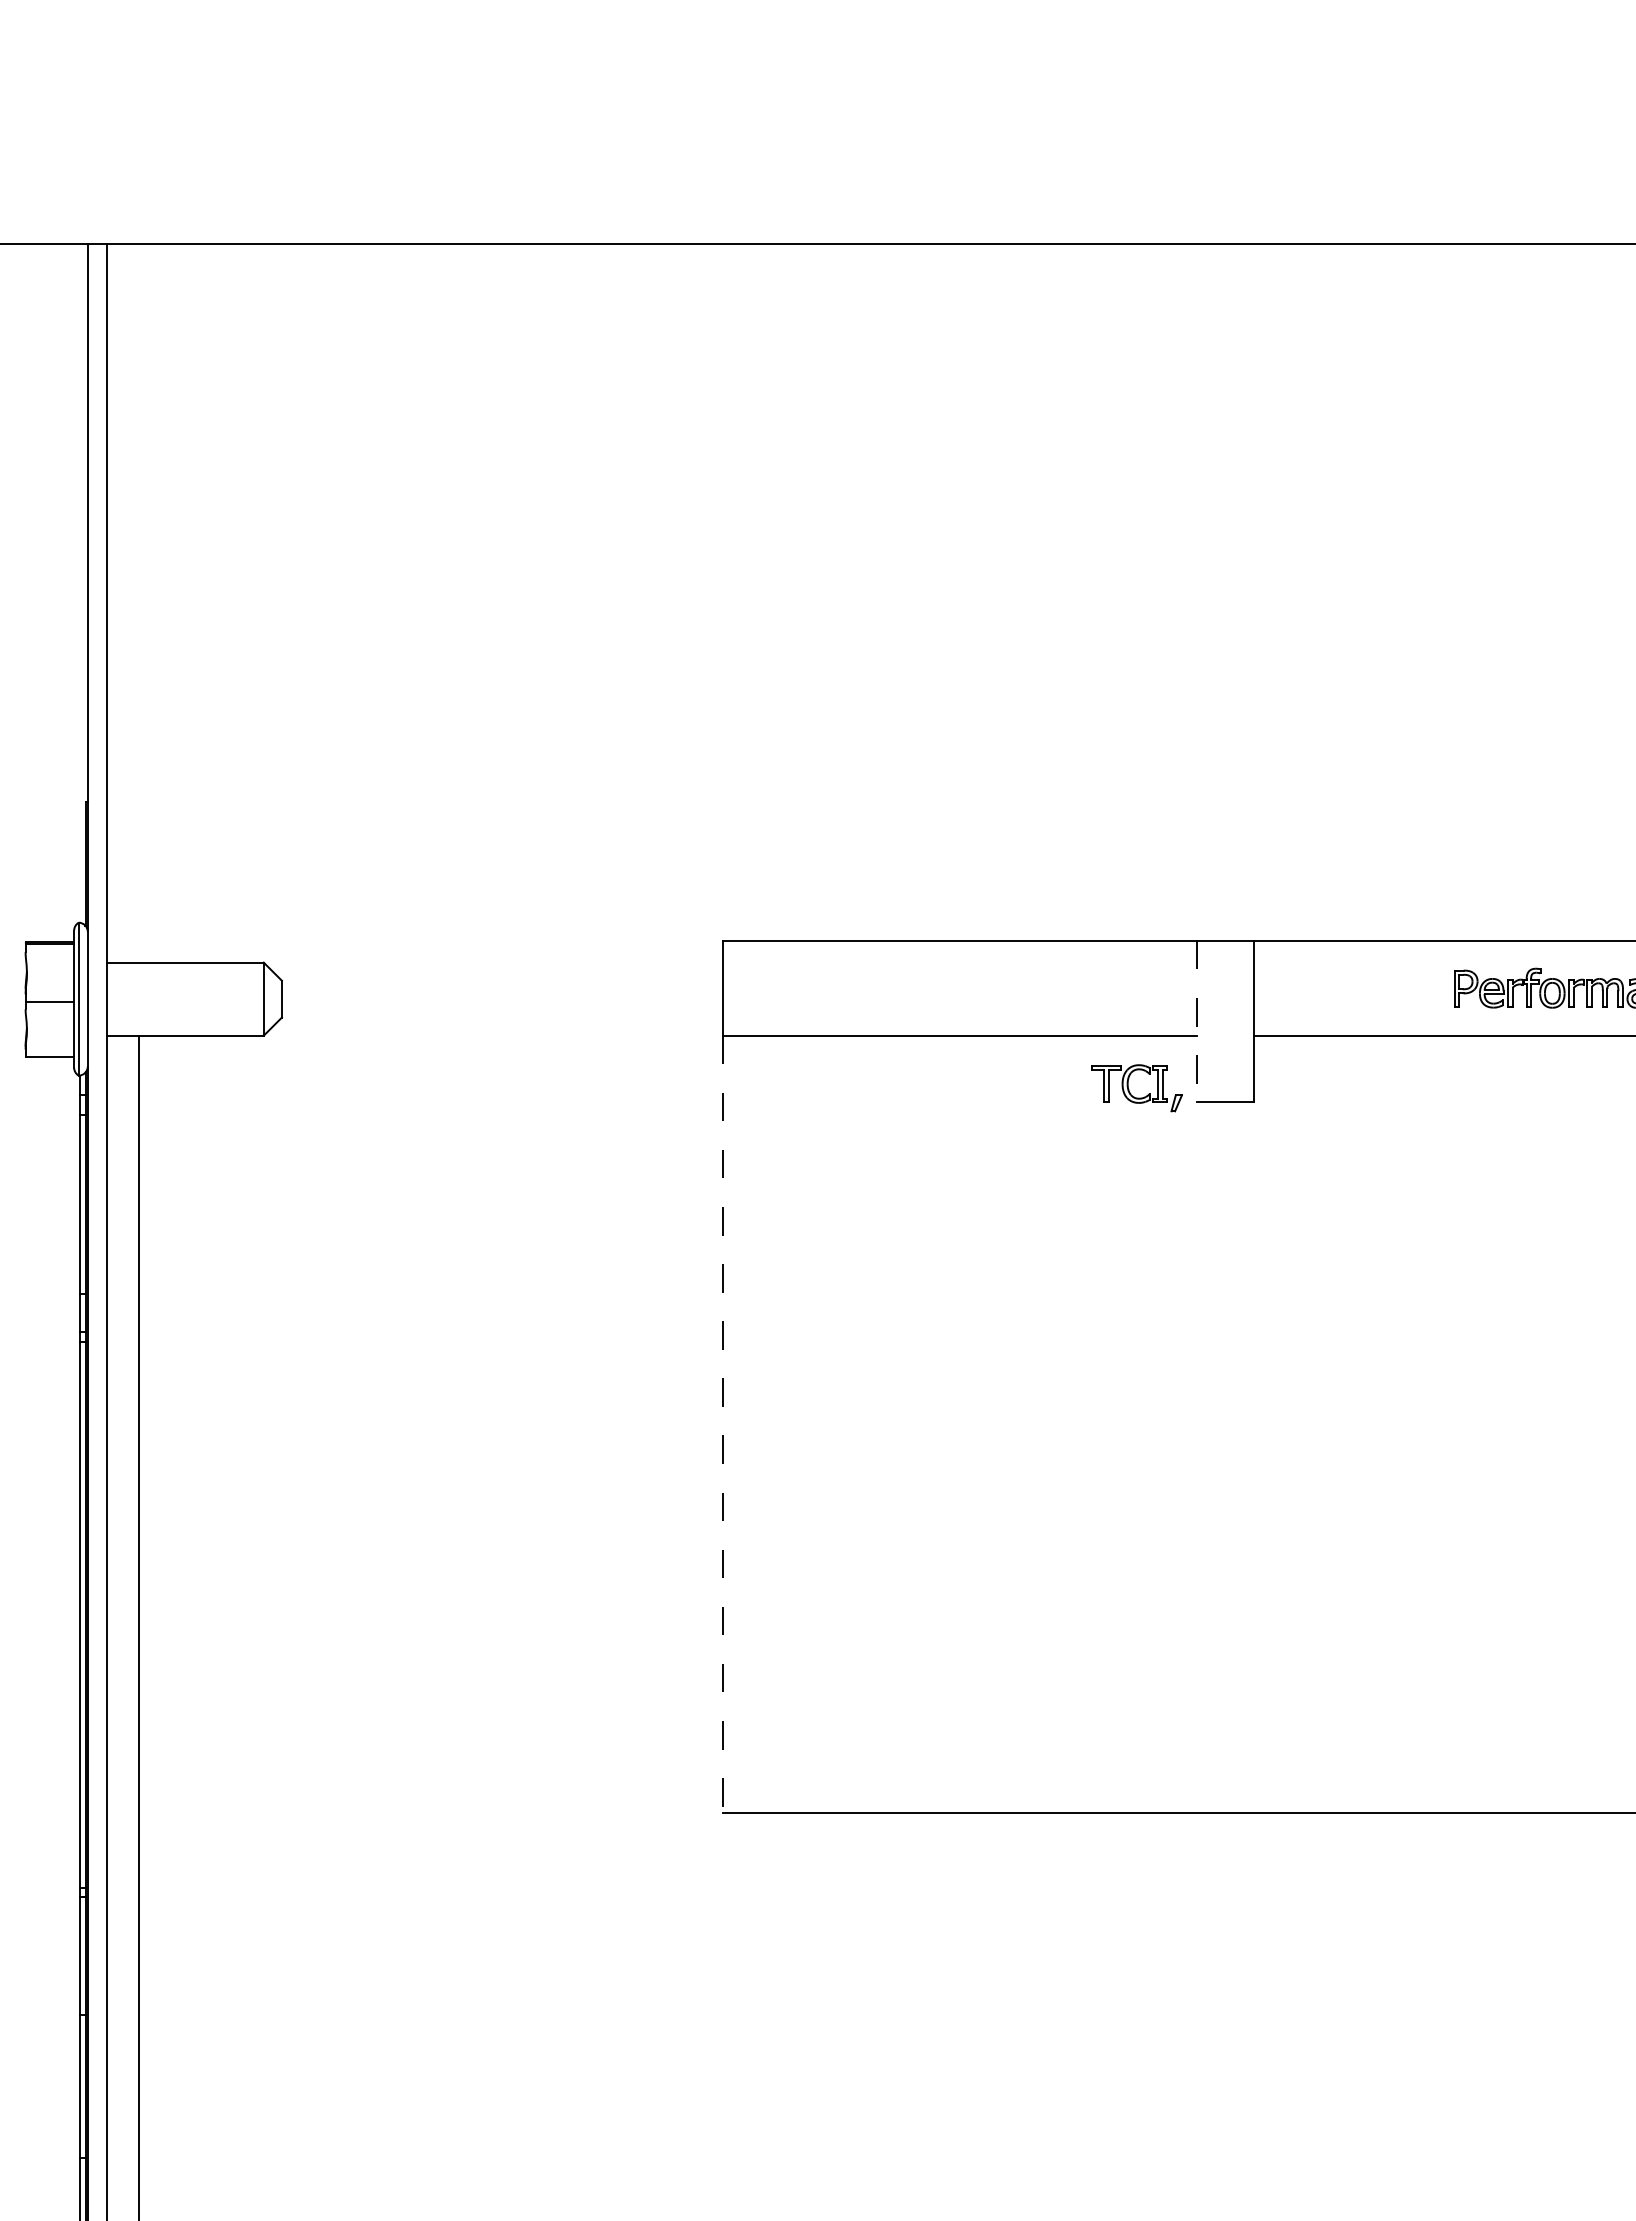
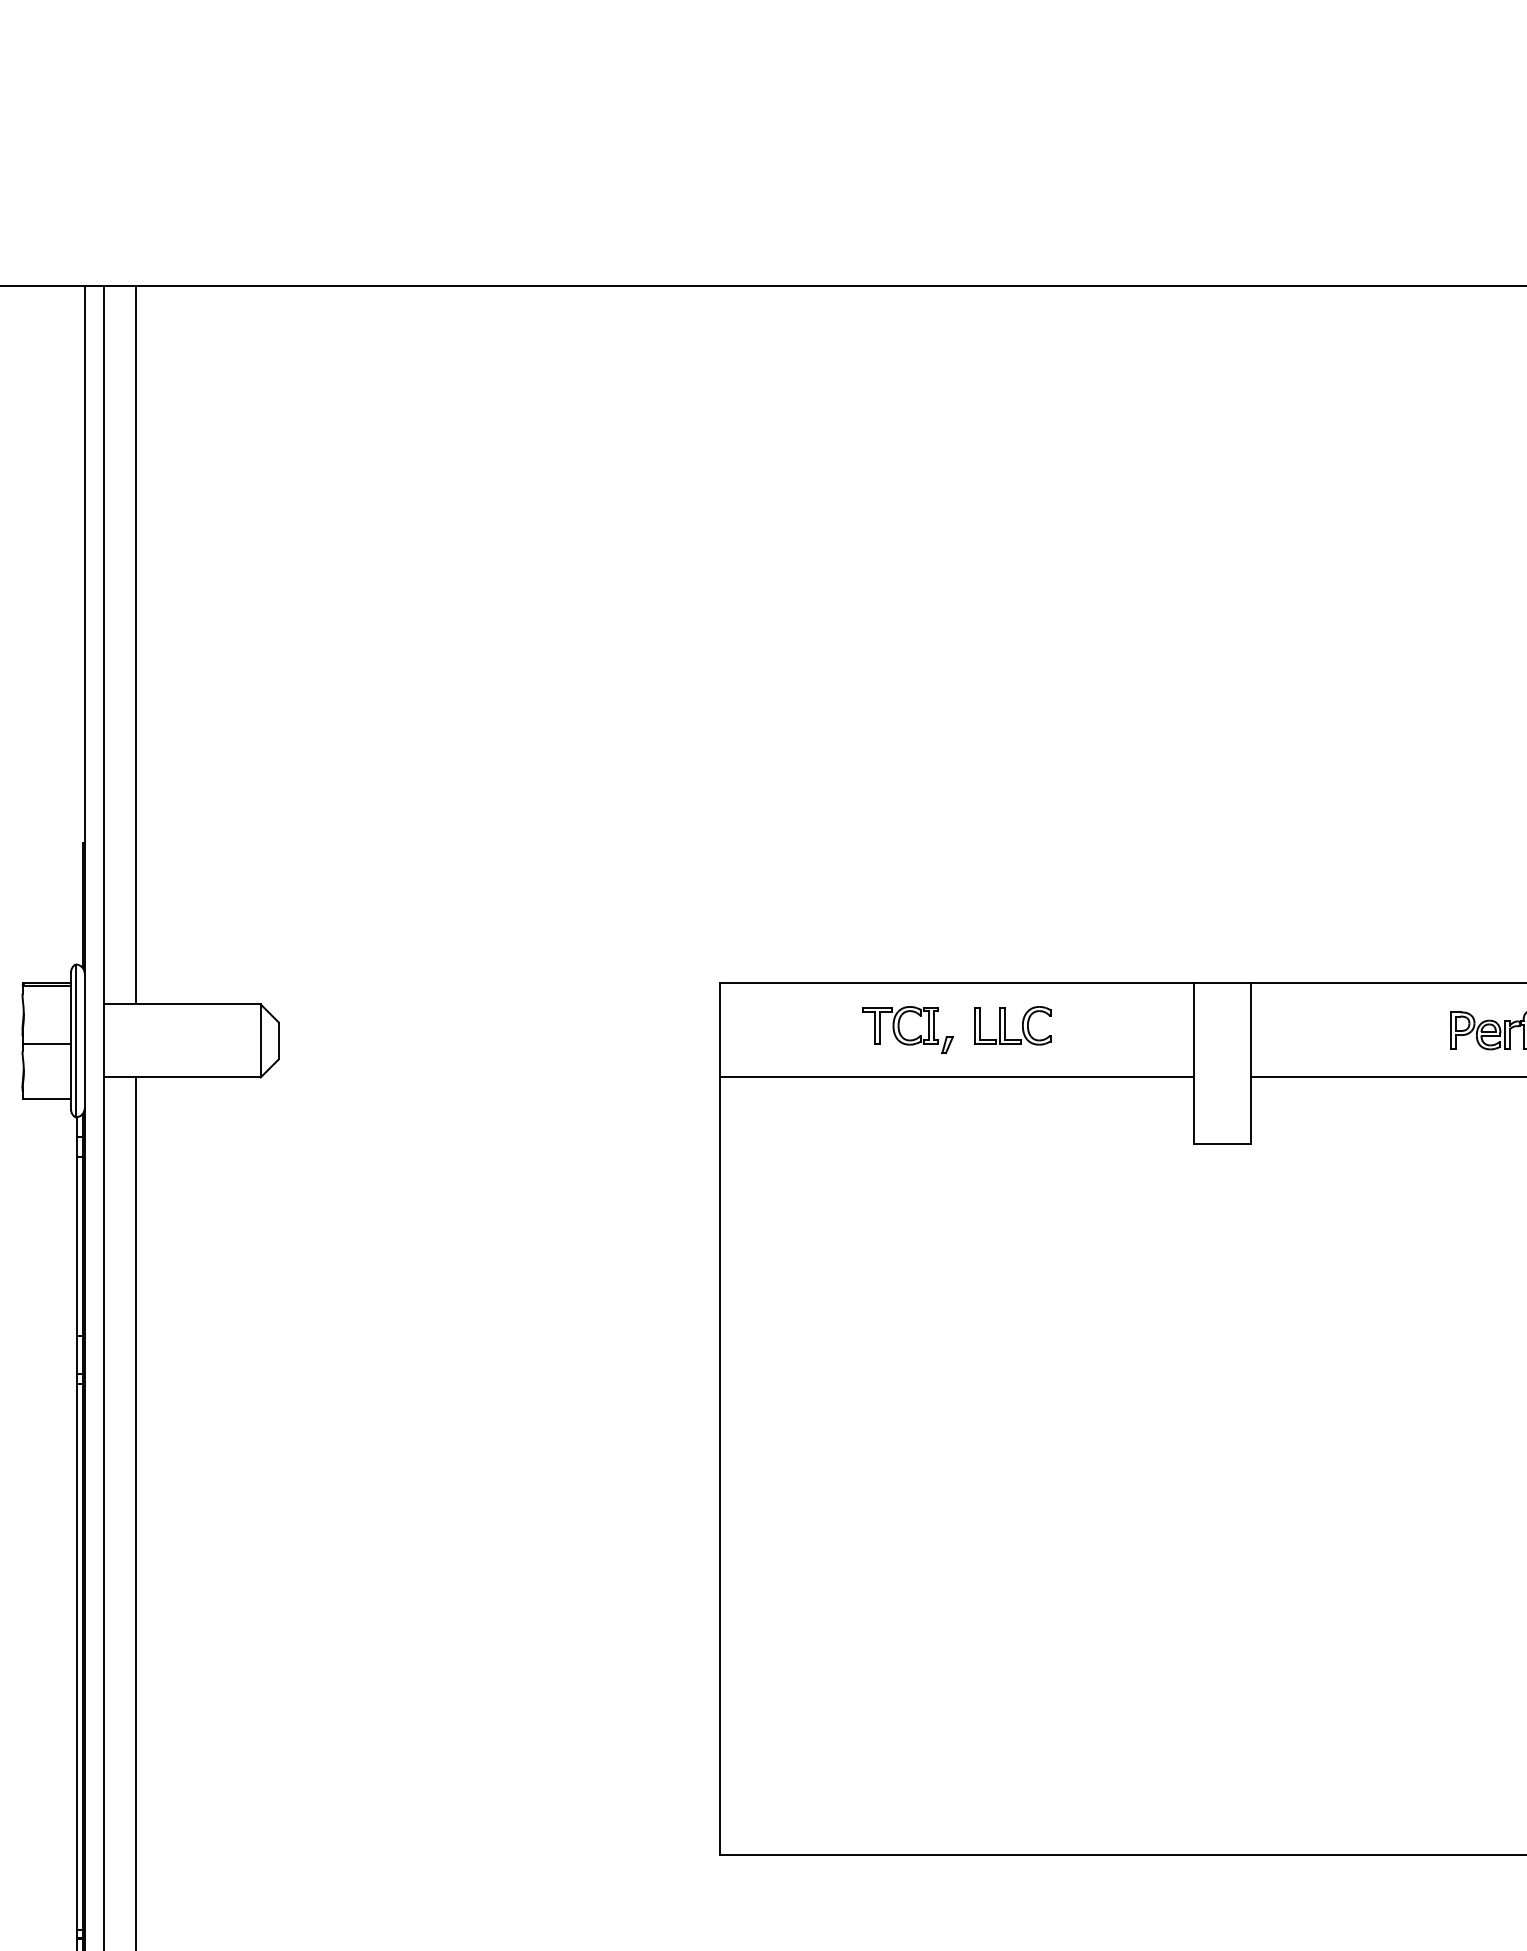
line: (138, 602) -> (135, 644), added
part: (1008, 983) -> (1005, 1025), added
line: (1197, 1021) -> (1194, 1063), dashed -> solid
part: (1129, 1089) -> (900, 1031), moved
line: (723, 1424) -> (720, 1466), dashed -> solid

